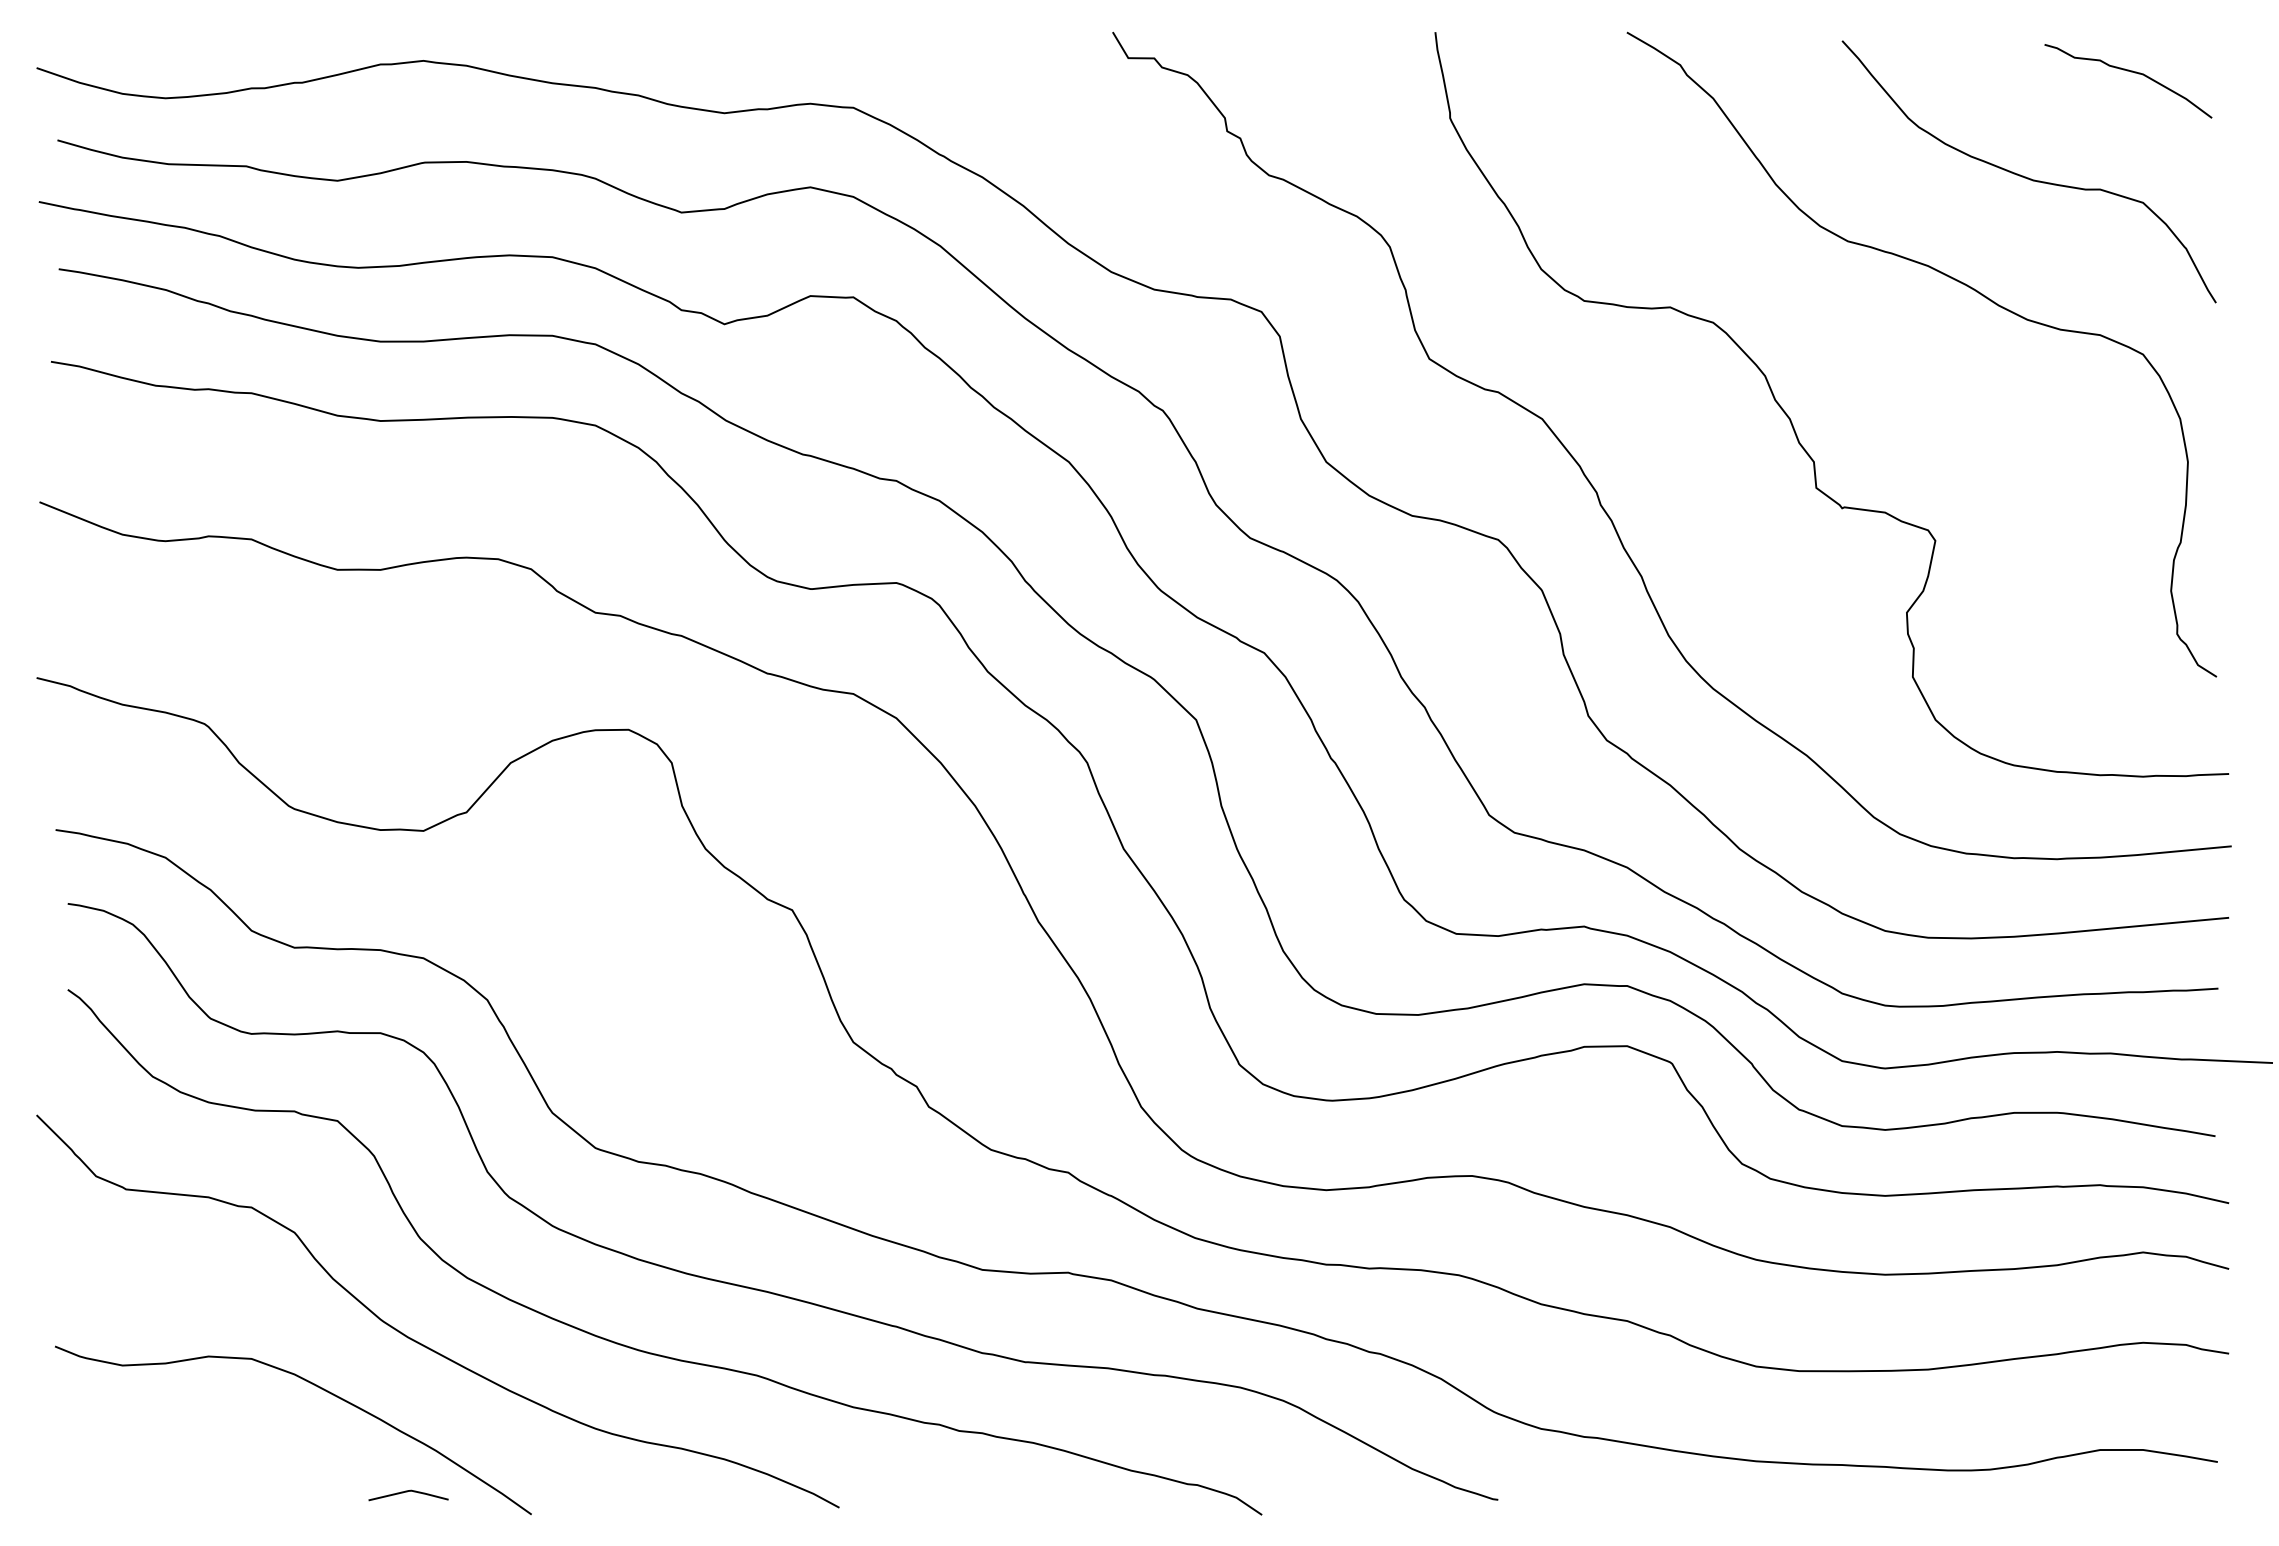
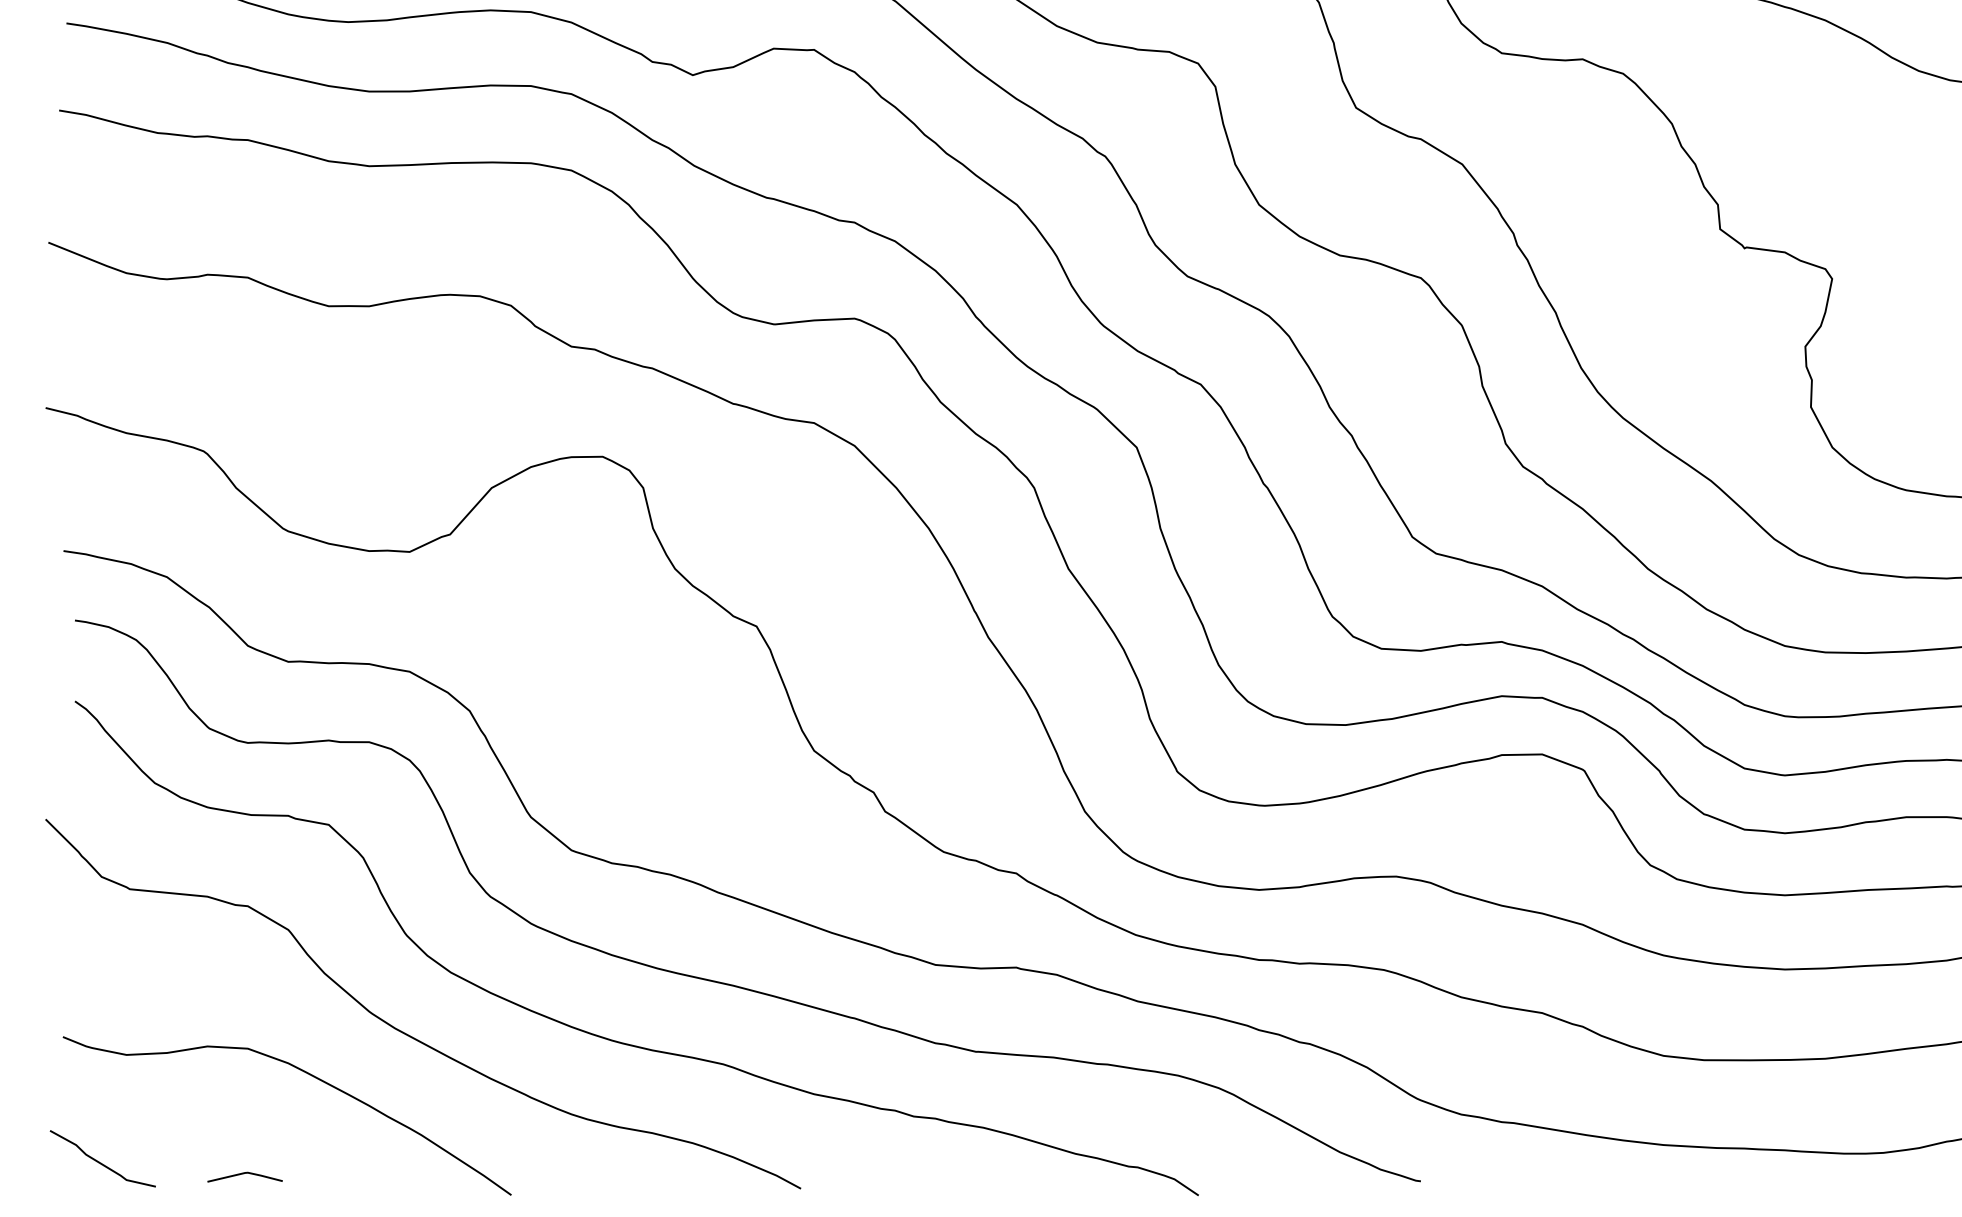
curve: (93, 1478) -> (99, 1161), added
line: (407, 1492) -> (244, 1174), moved

